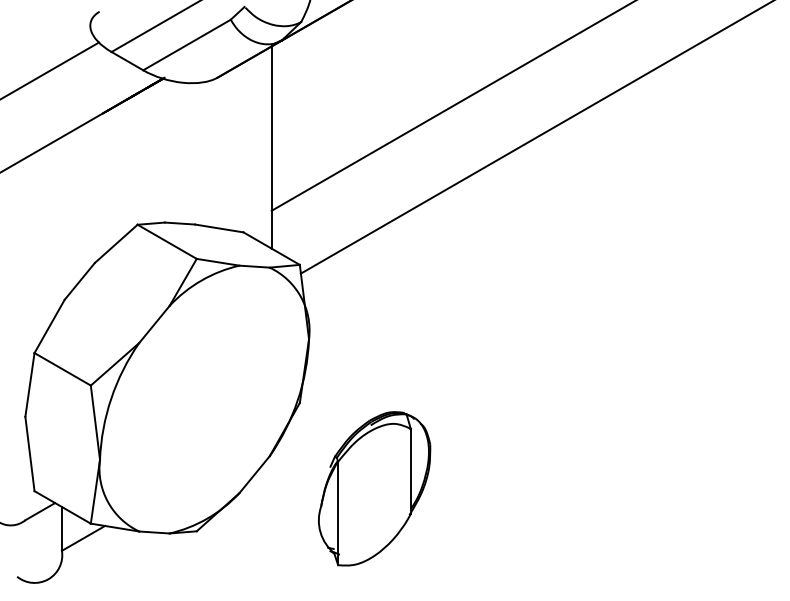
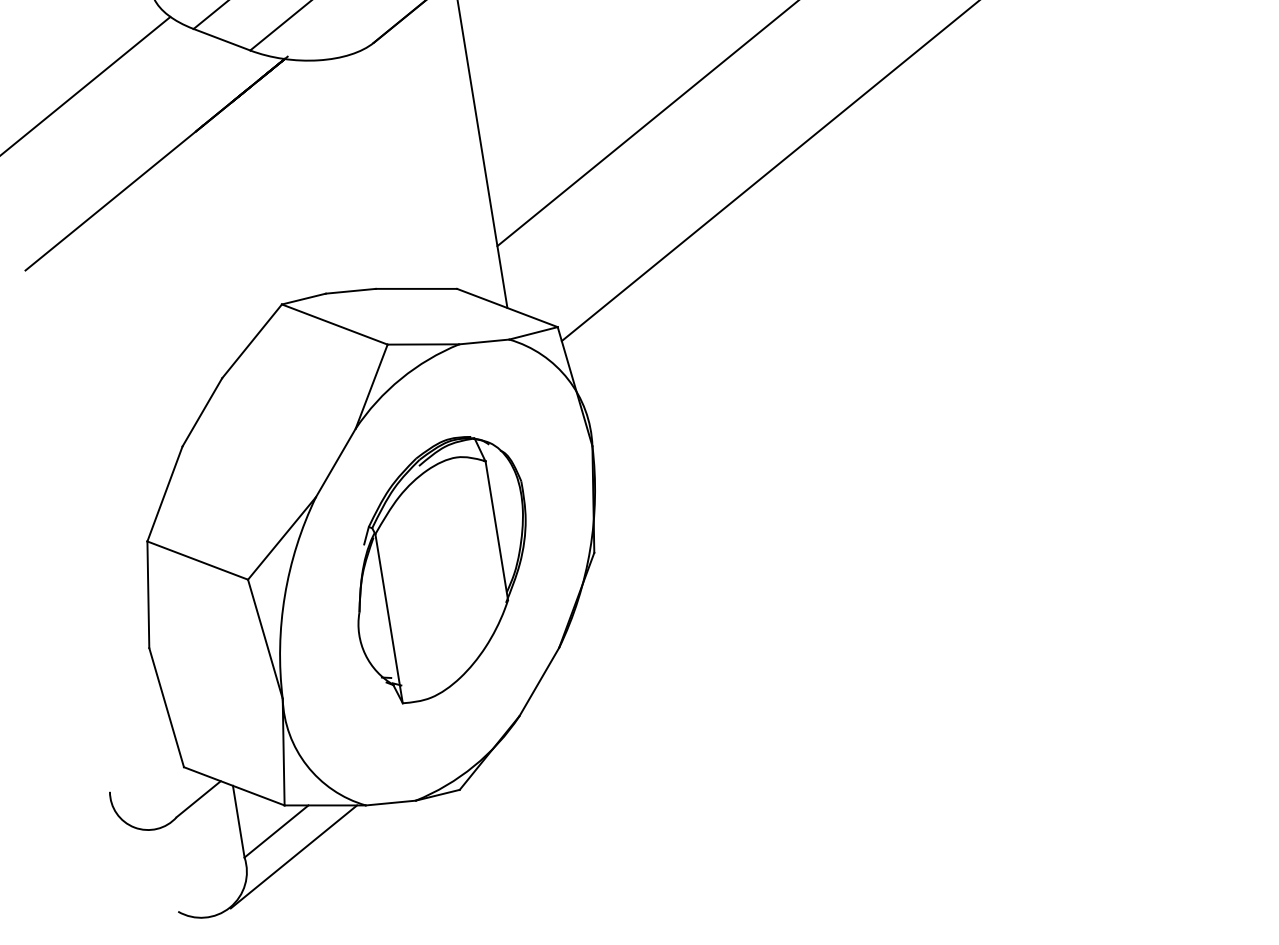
part: (374, 488) -> (441, 568), moved
line: (91, 554) -> (293, 855), added

